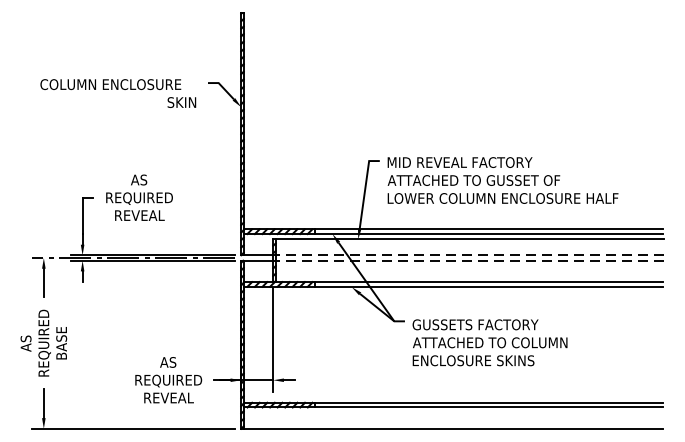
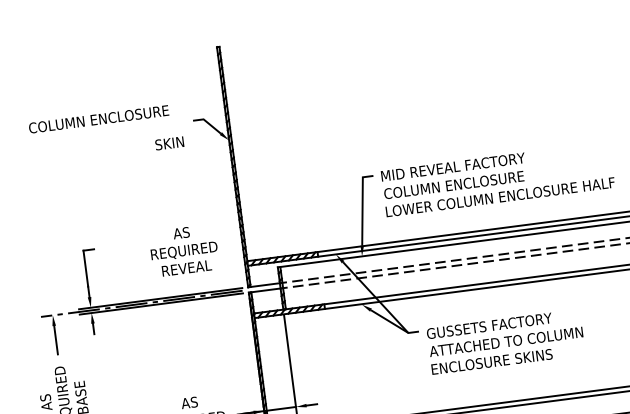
text: (110, 84) -> (98, 119), moved
text: (473, 180) -> (468, 183), ATTACHED TO GUSSET OF -> COLUMN ENCLOSURE
text: (139, 197) -> (184, 250), moved

